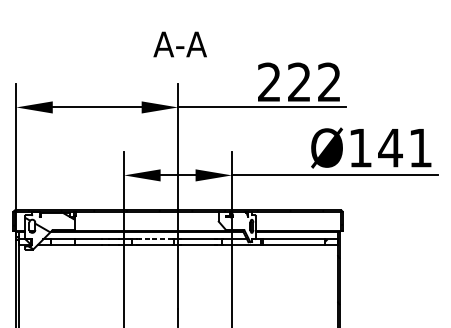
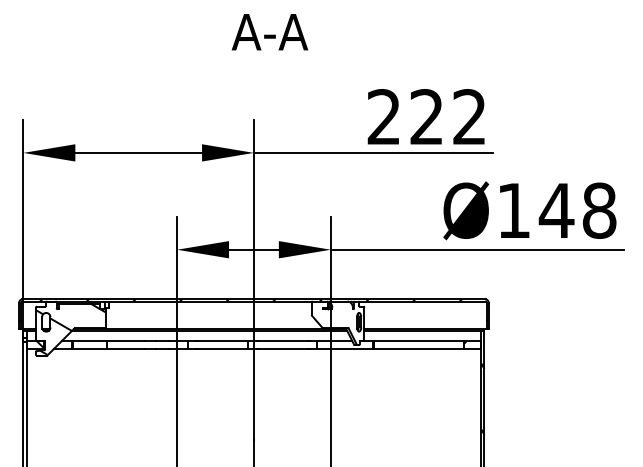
text: (179, 44) -> (269, 32), moved
text: (420, 147) -> (599, 210), Ø141 -> Ø148
line: (156, 239) -> (222, 340), dashed -> solid

